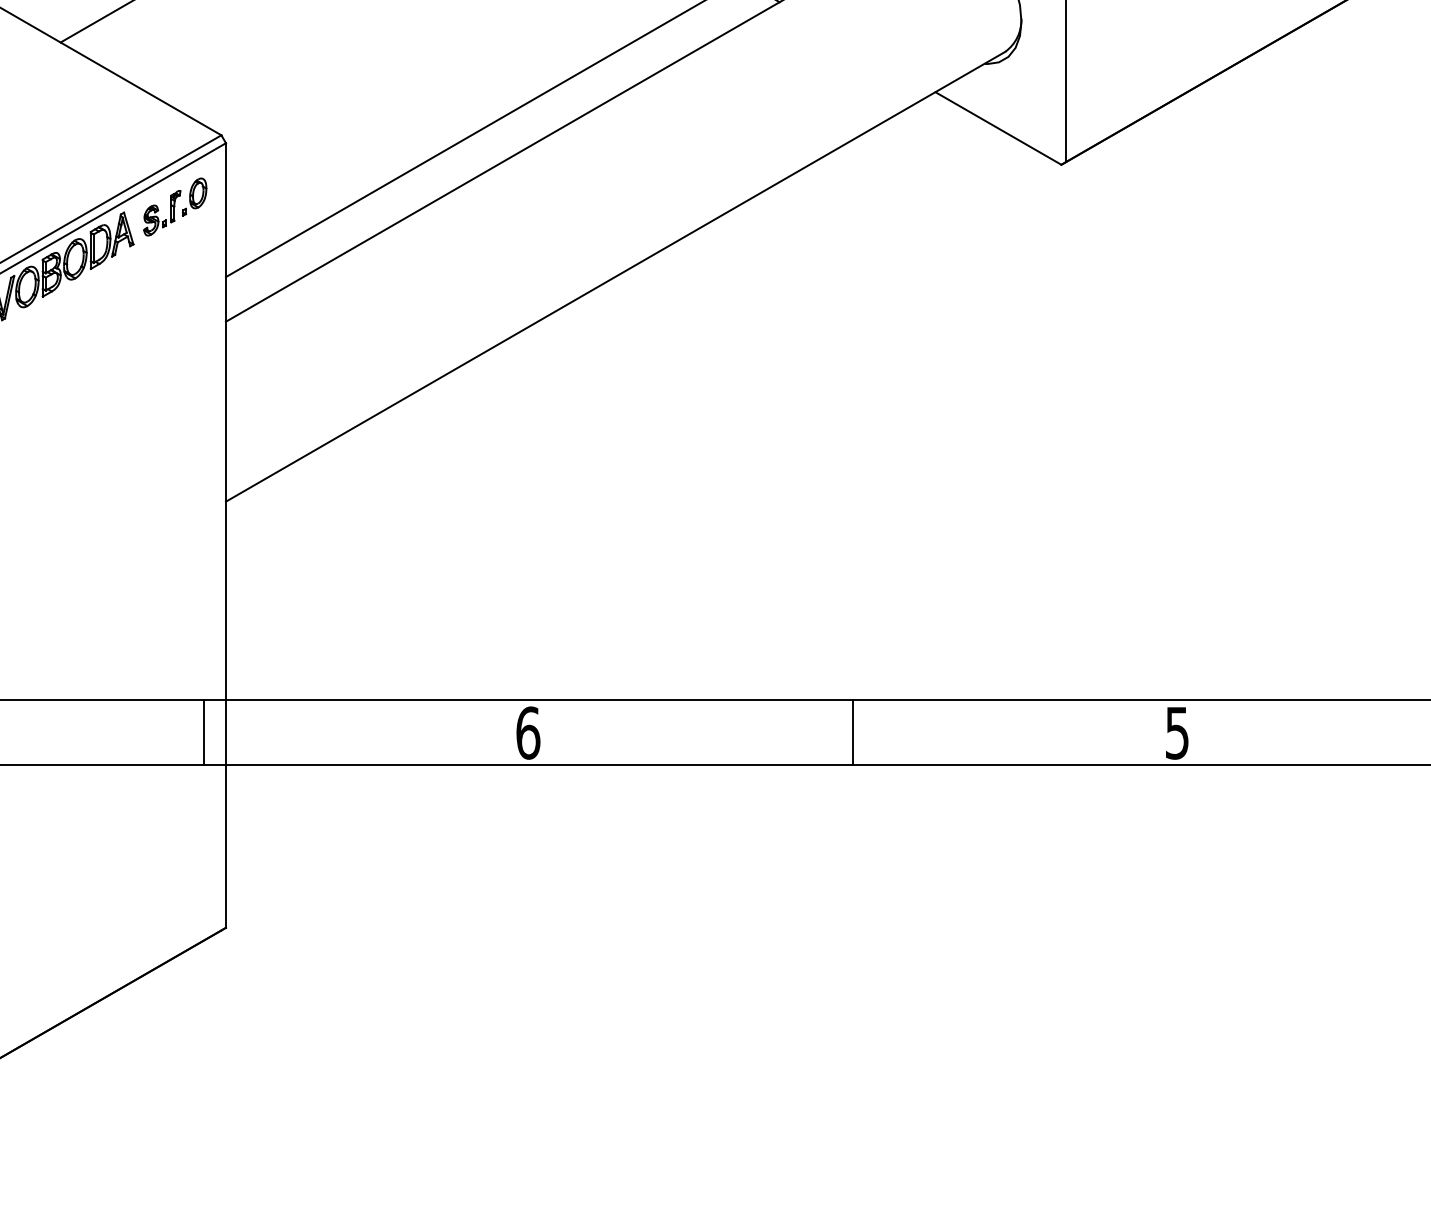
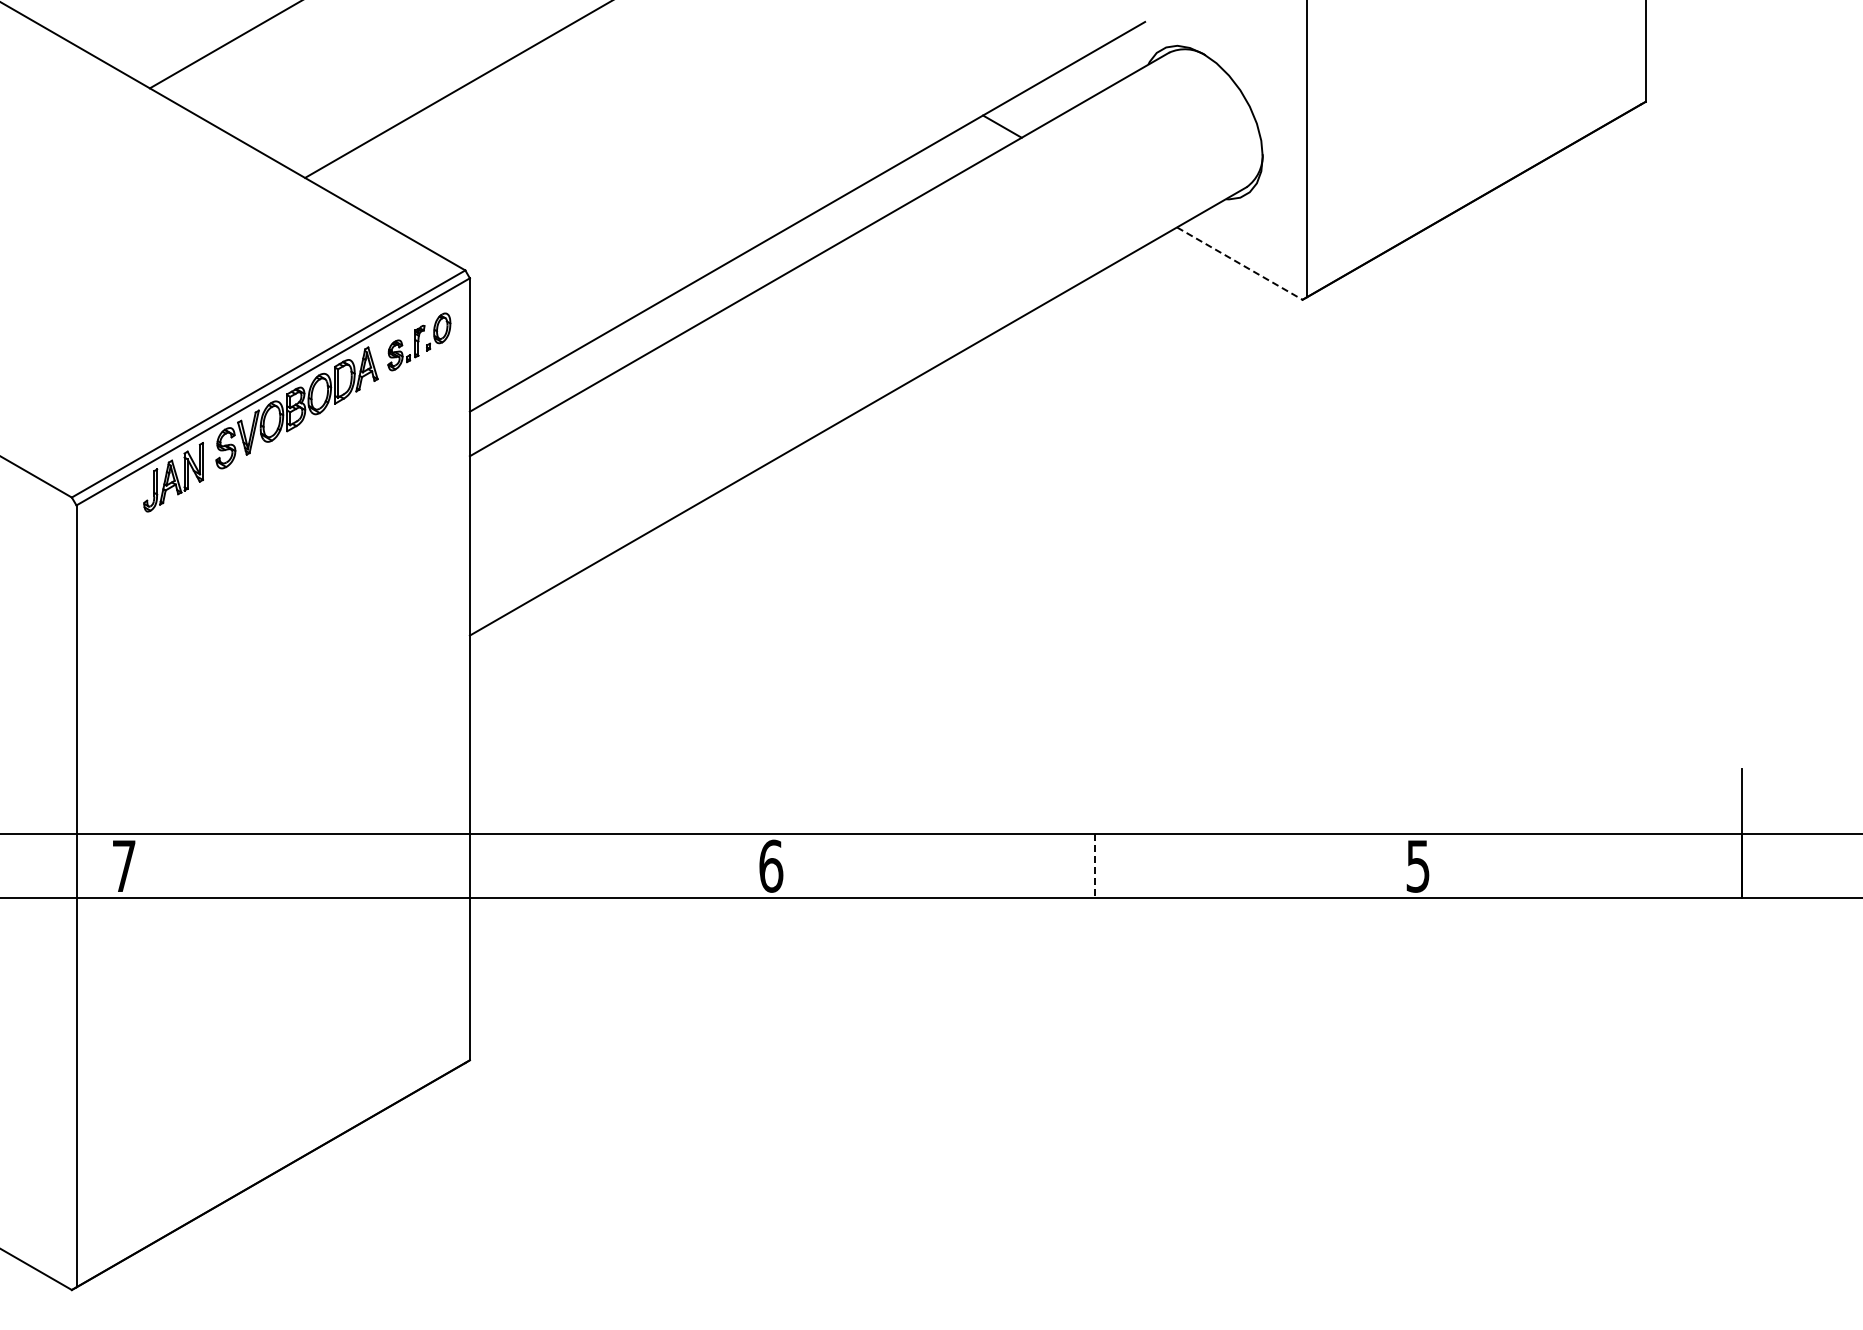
line: (999, 128) -> (1240, 263), solid -> dashed
line: (204, 732) -> (448, 865), removed
line: (853, 733) -> (1095, 866), solid -> dashed

